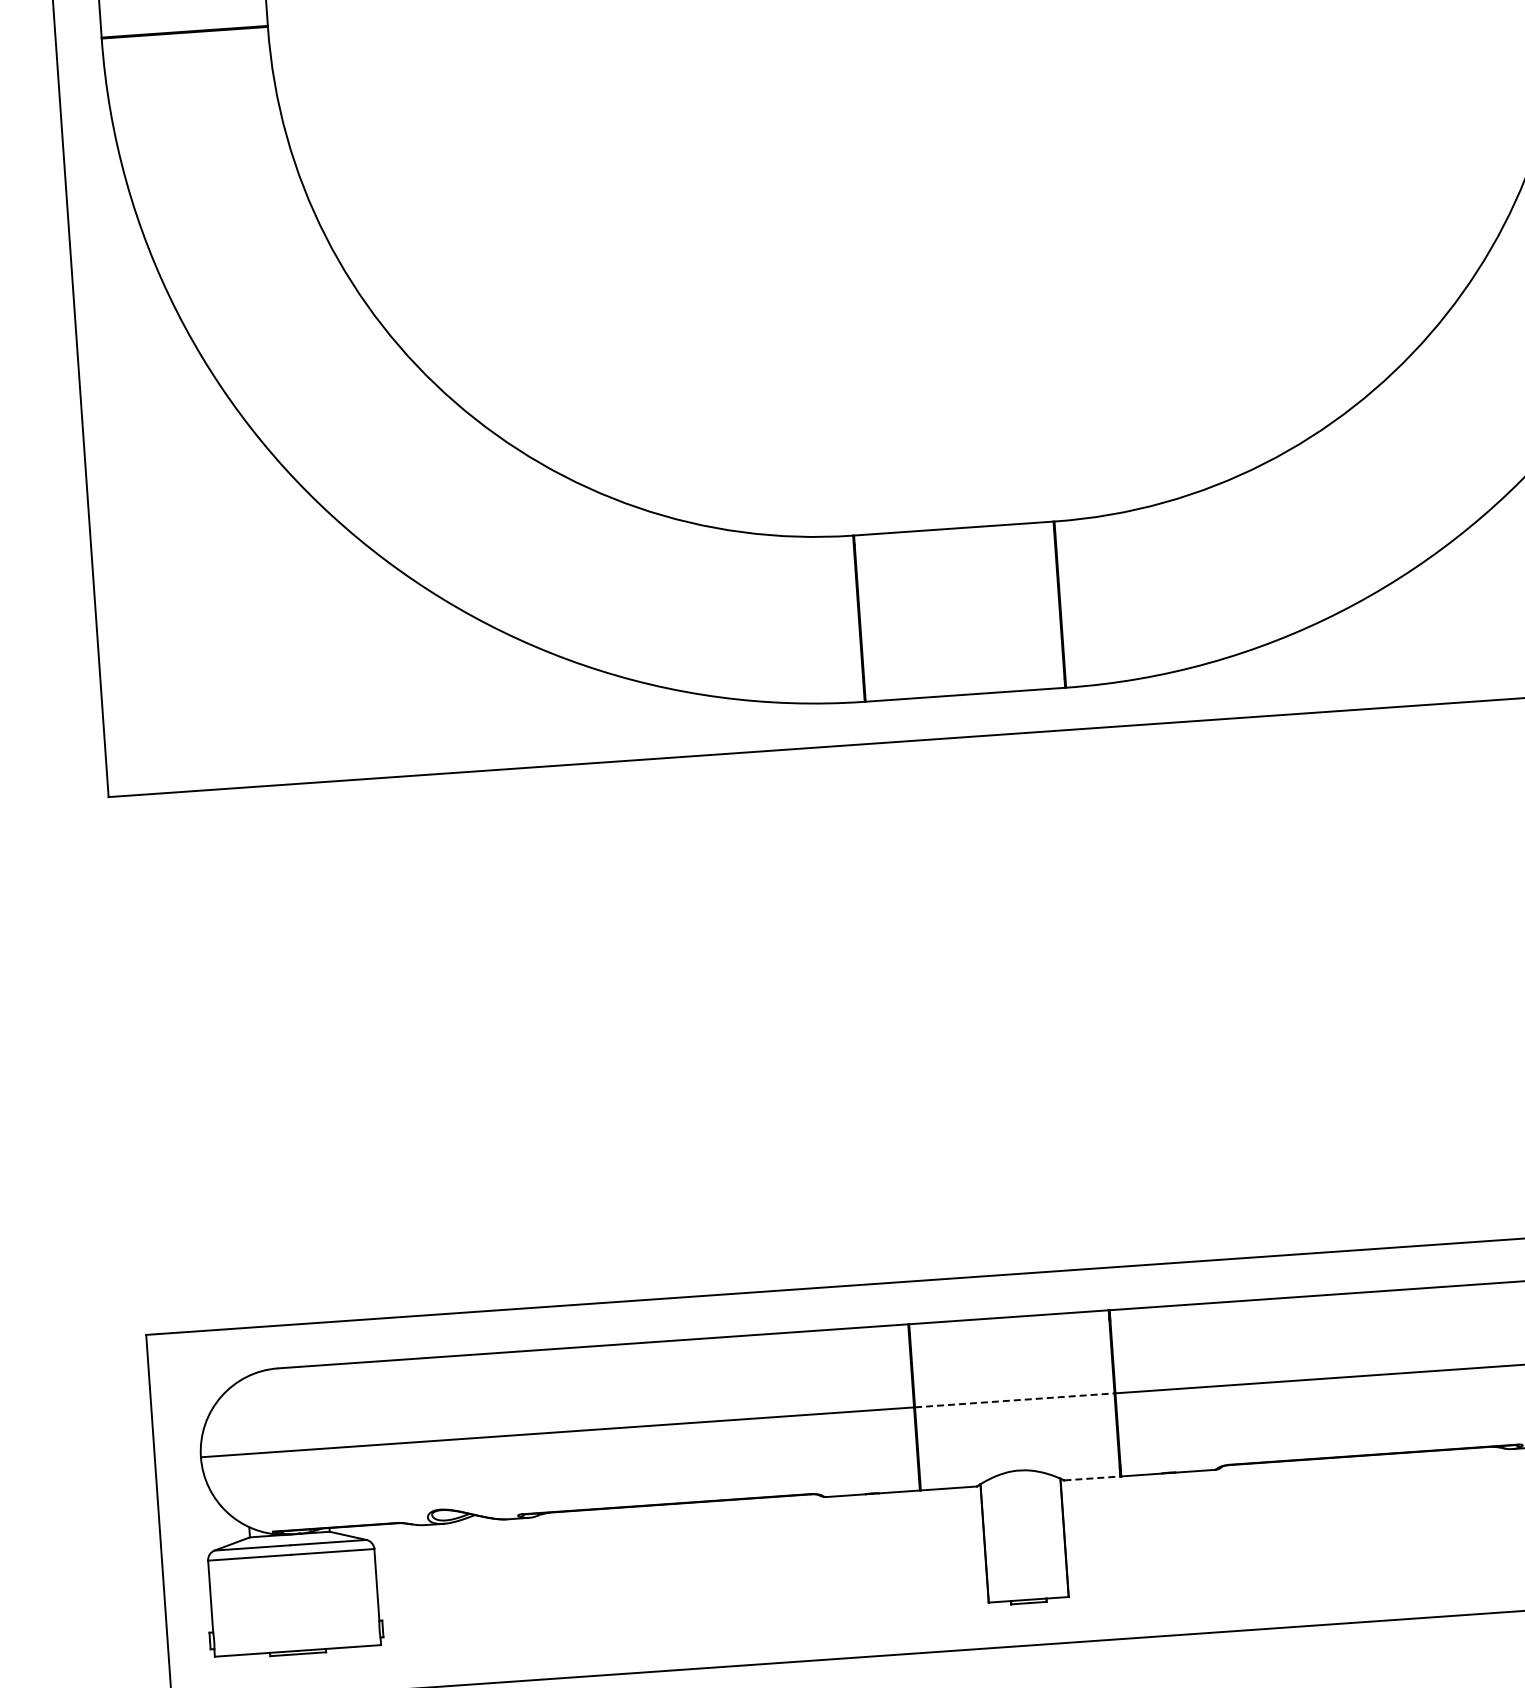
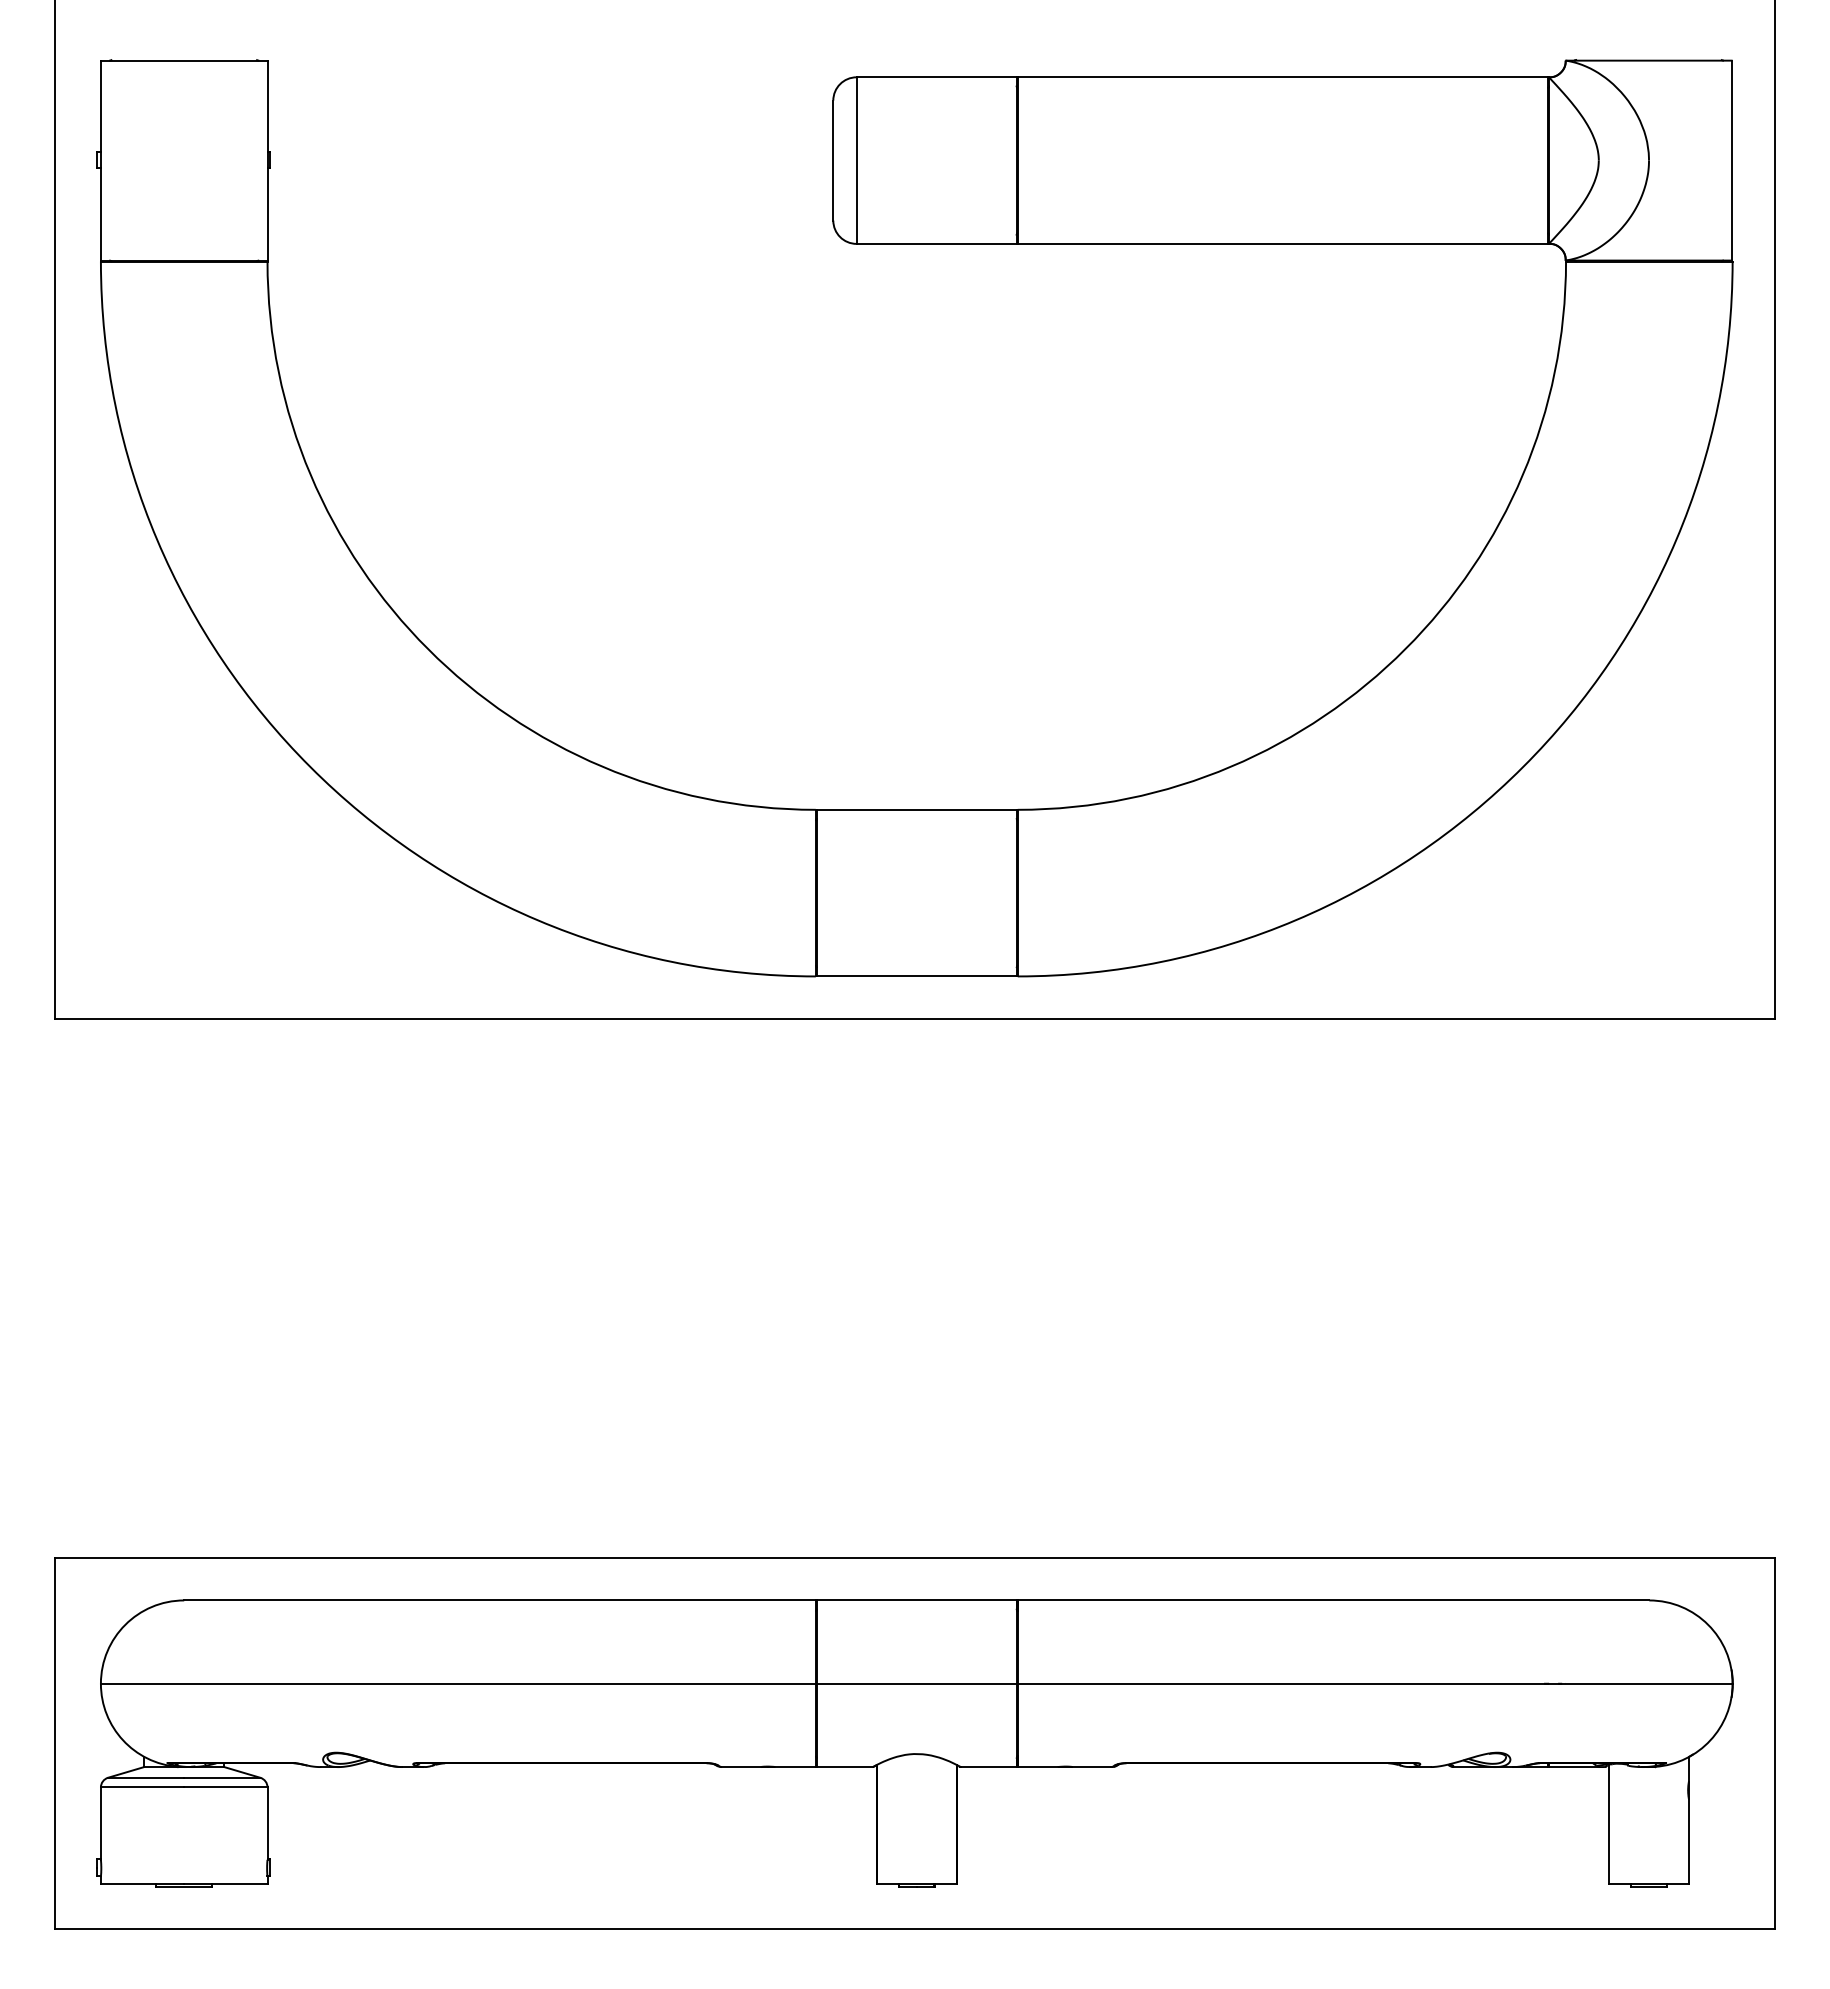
line: (1014, 1400) -> (916, 1683), dashed -> solid
line: (1093, 1478) -> (989, 1767), dashed -> solid

